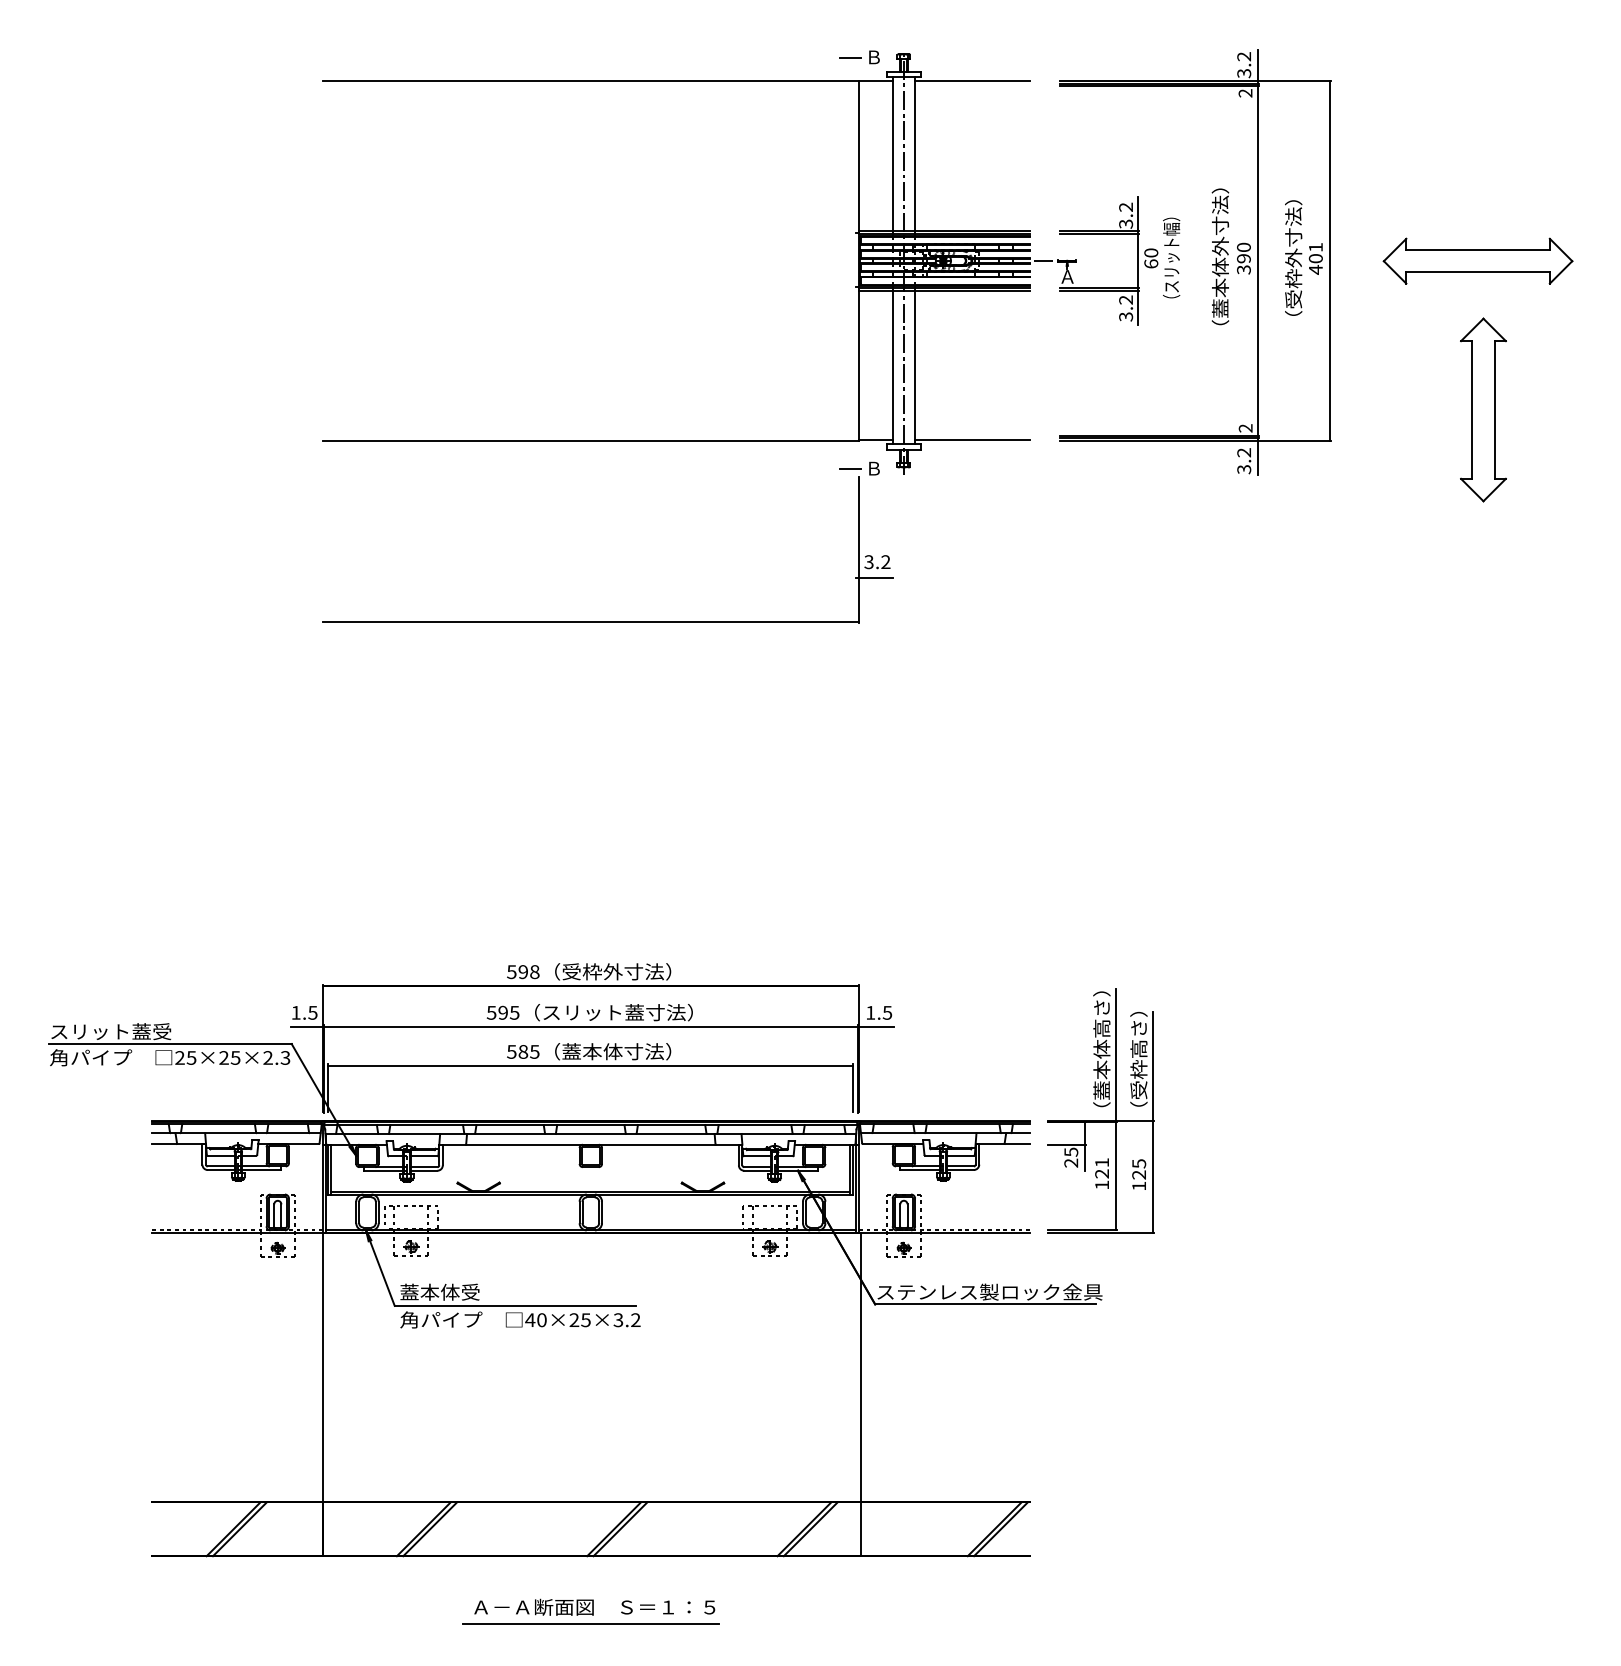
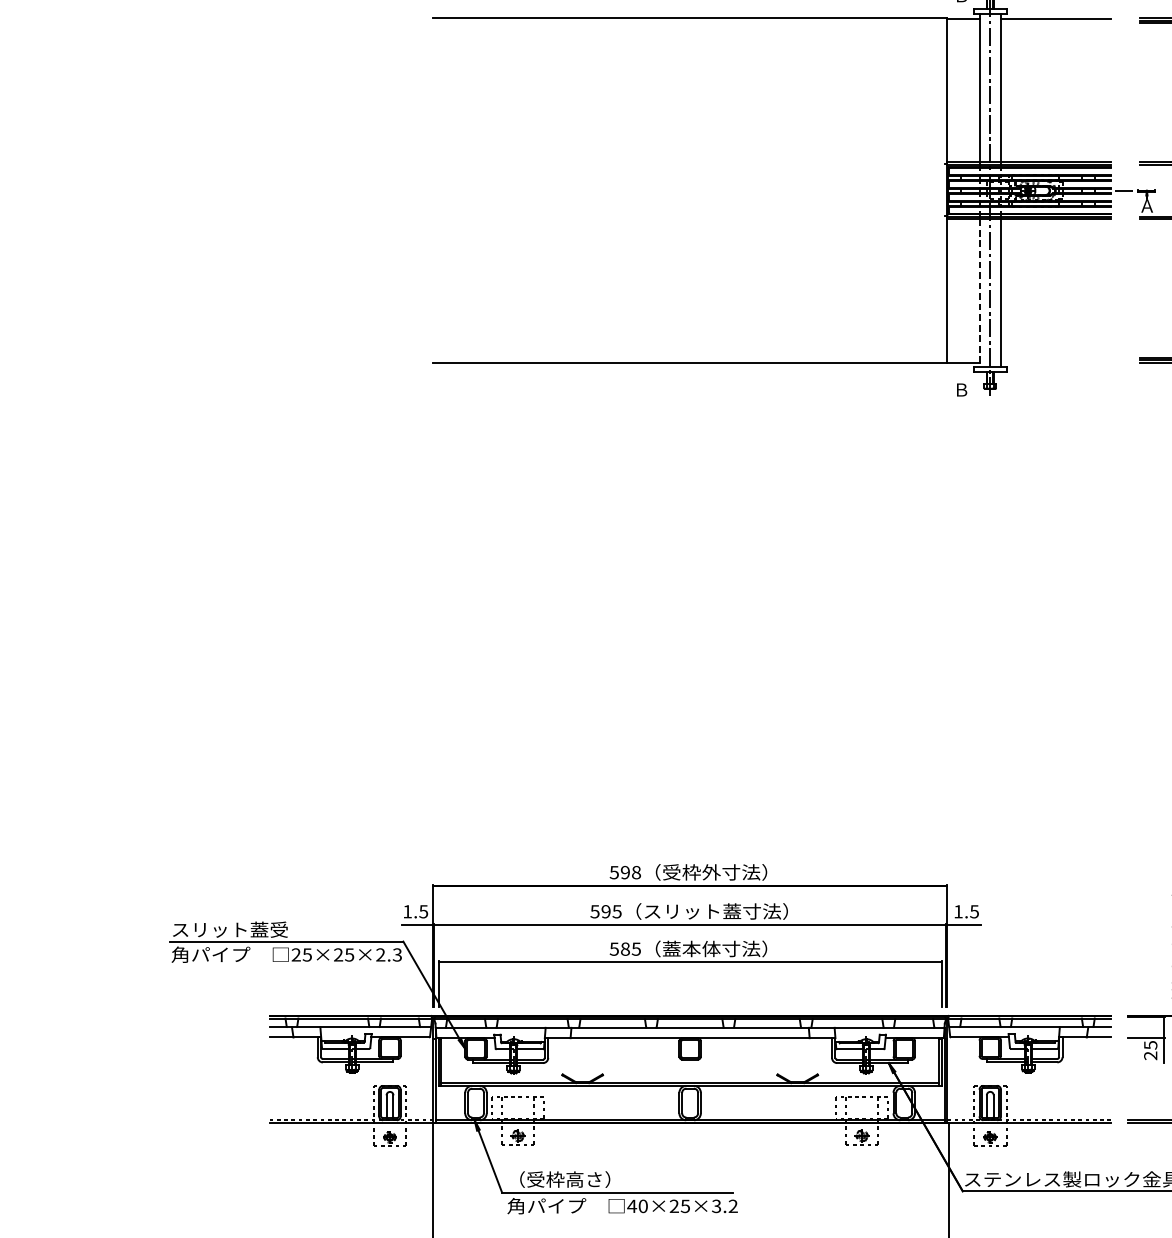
line: (892, 367) -> (979, 293), solid -> dashed
line: (972, 440) -> (1056, 362), removed
part: (607, 621) -> (706, 536), removed
text: (453, 1291) -> (558, 1178), 蓋本体受 -> （受枠高さ）

